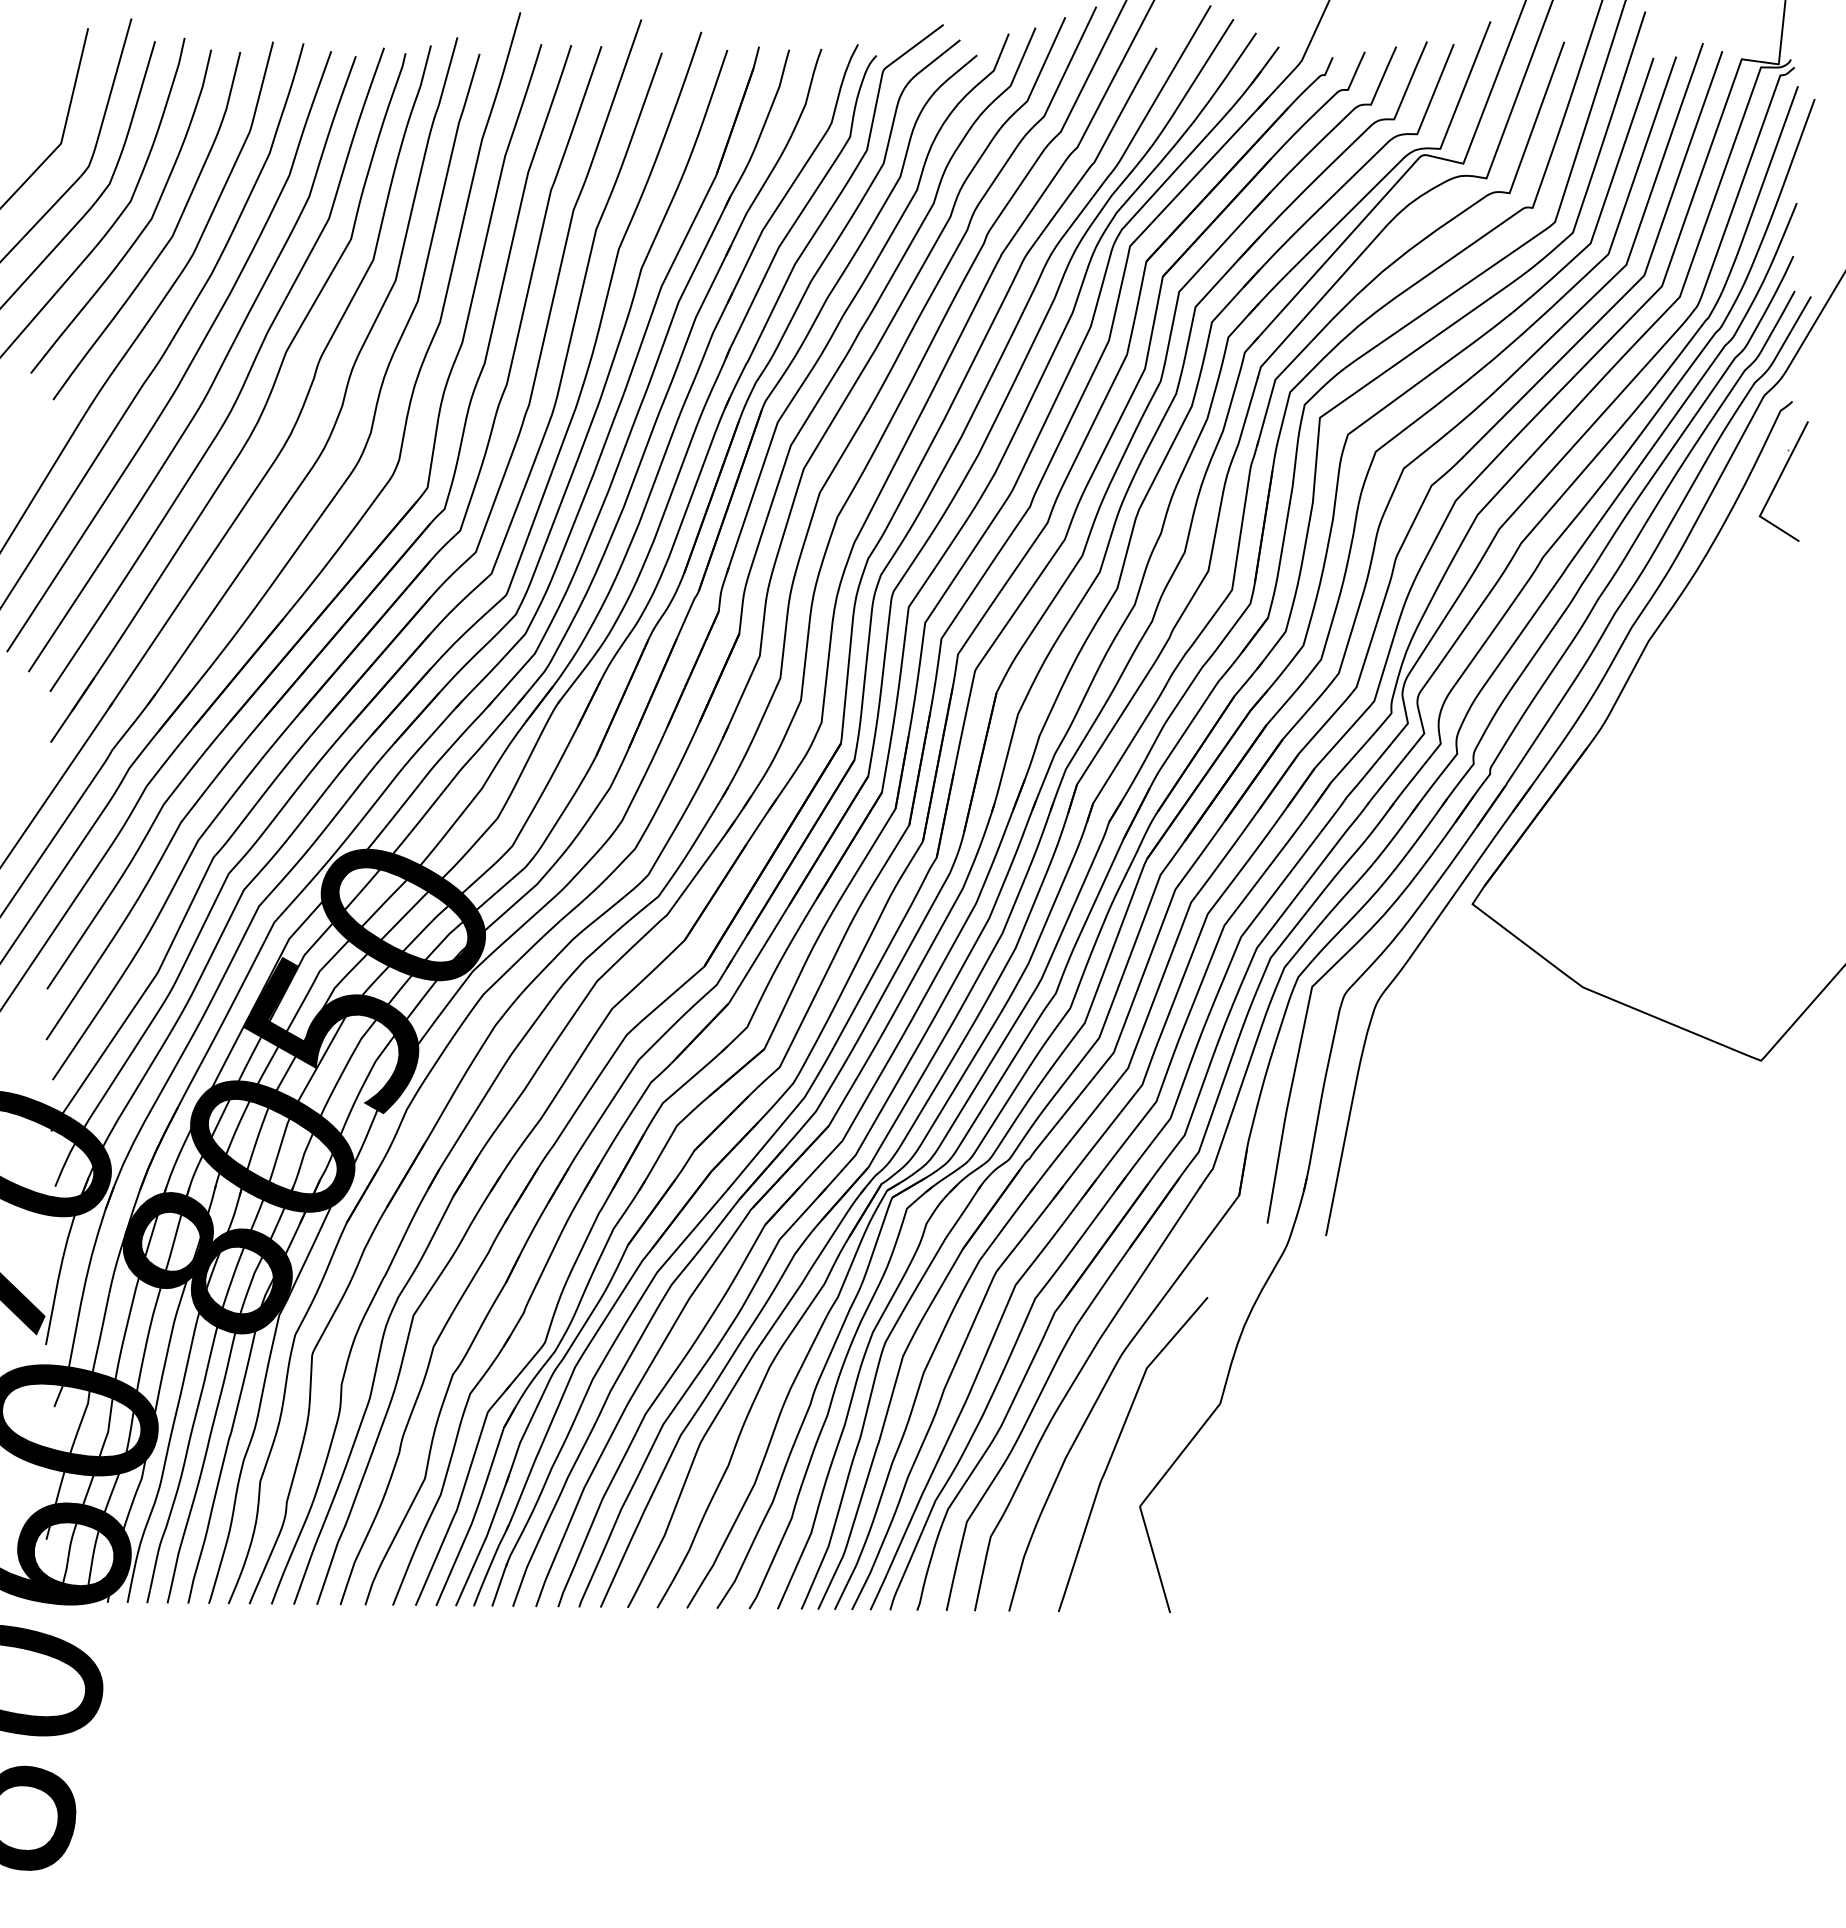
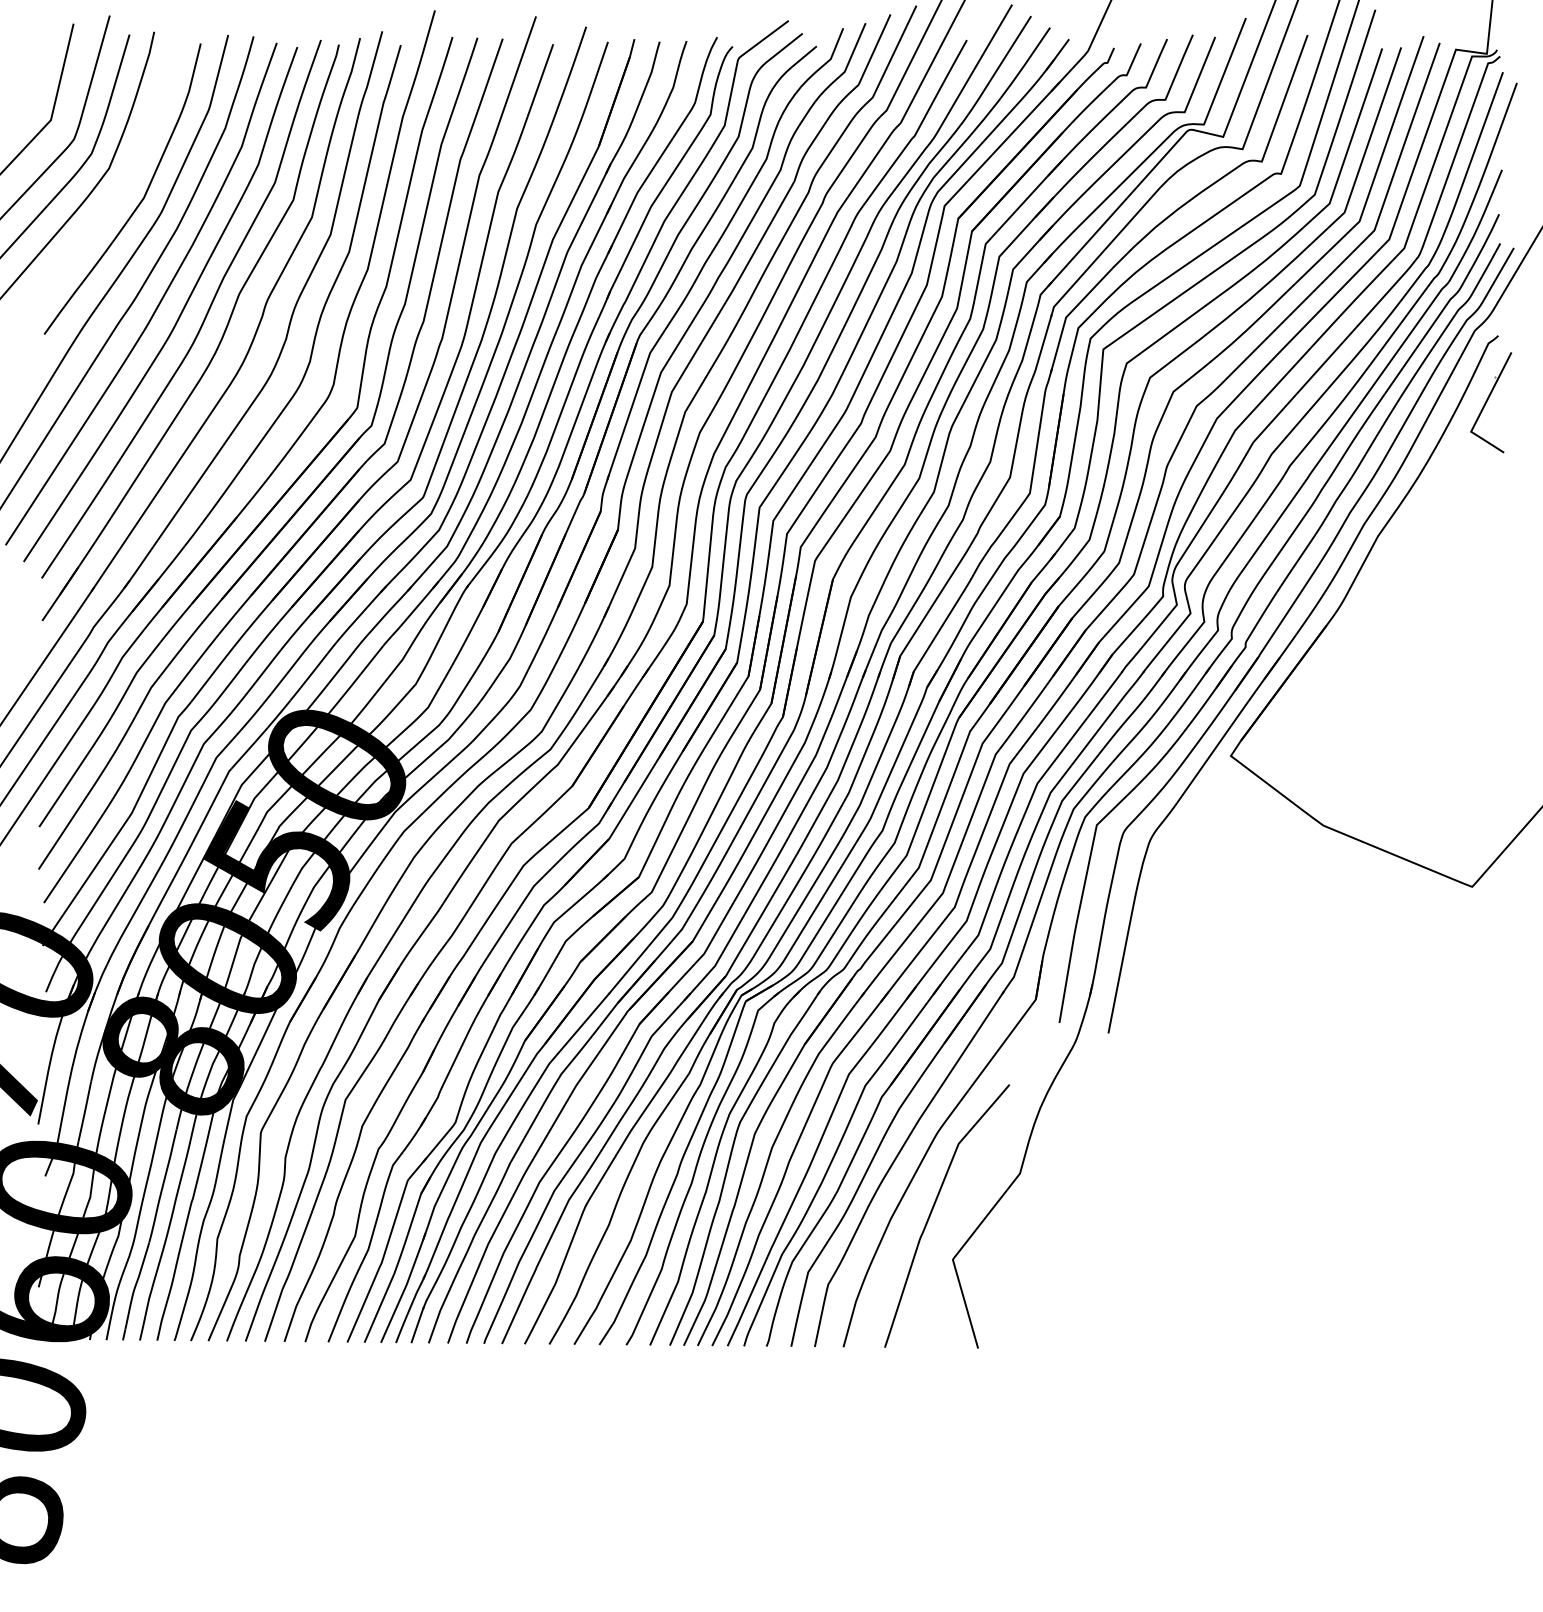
curve: (142, 229) -> (119, 191), removed

